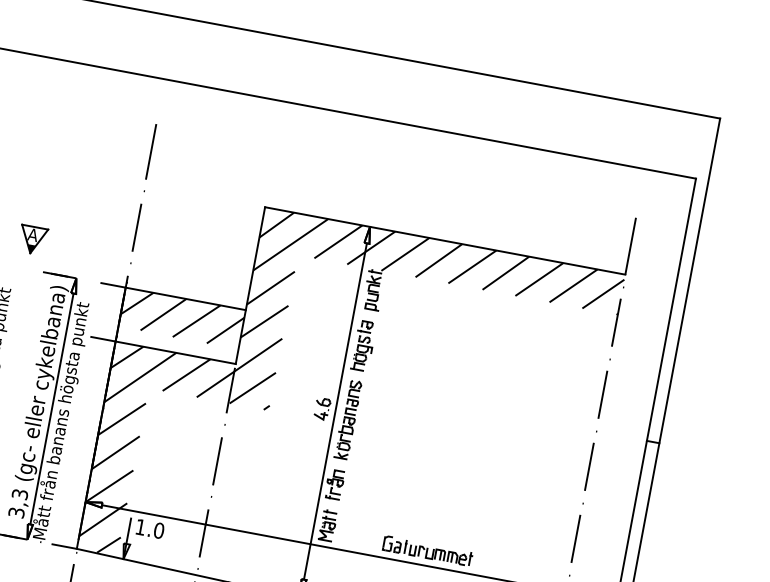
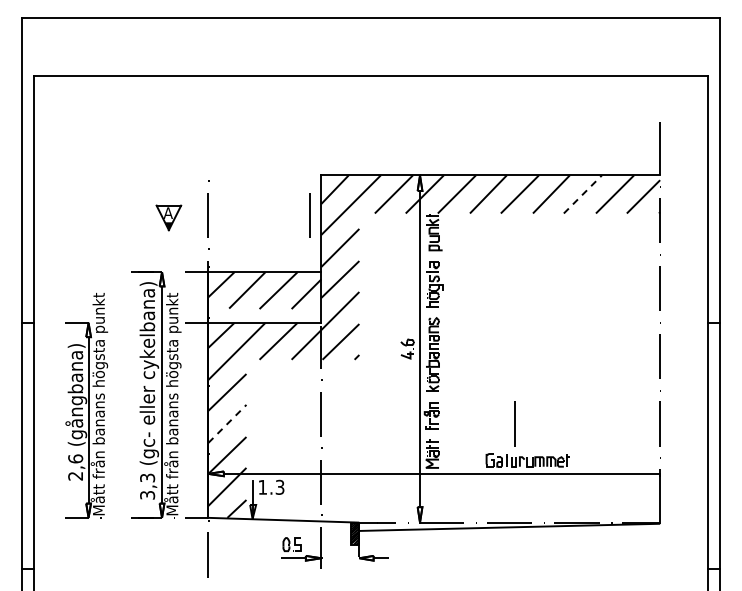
line: (150, 151) -> (207, 144), removed
part: (32, 239) -> (168, 217), moved
line: (244, 247) -> (309, 215), added
line: (538, 279) -> (582, 194), solid -> dashed
line: (115, 452) -> (227, 423), solid -> dashed
line: (421, 509) -> (514, 423), added
text: (158, 529) -> (279, 486), 1.0 -> 1.3

